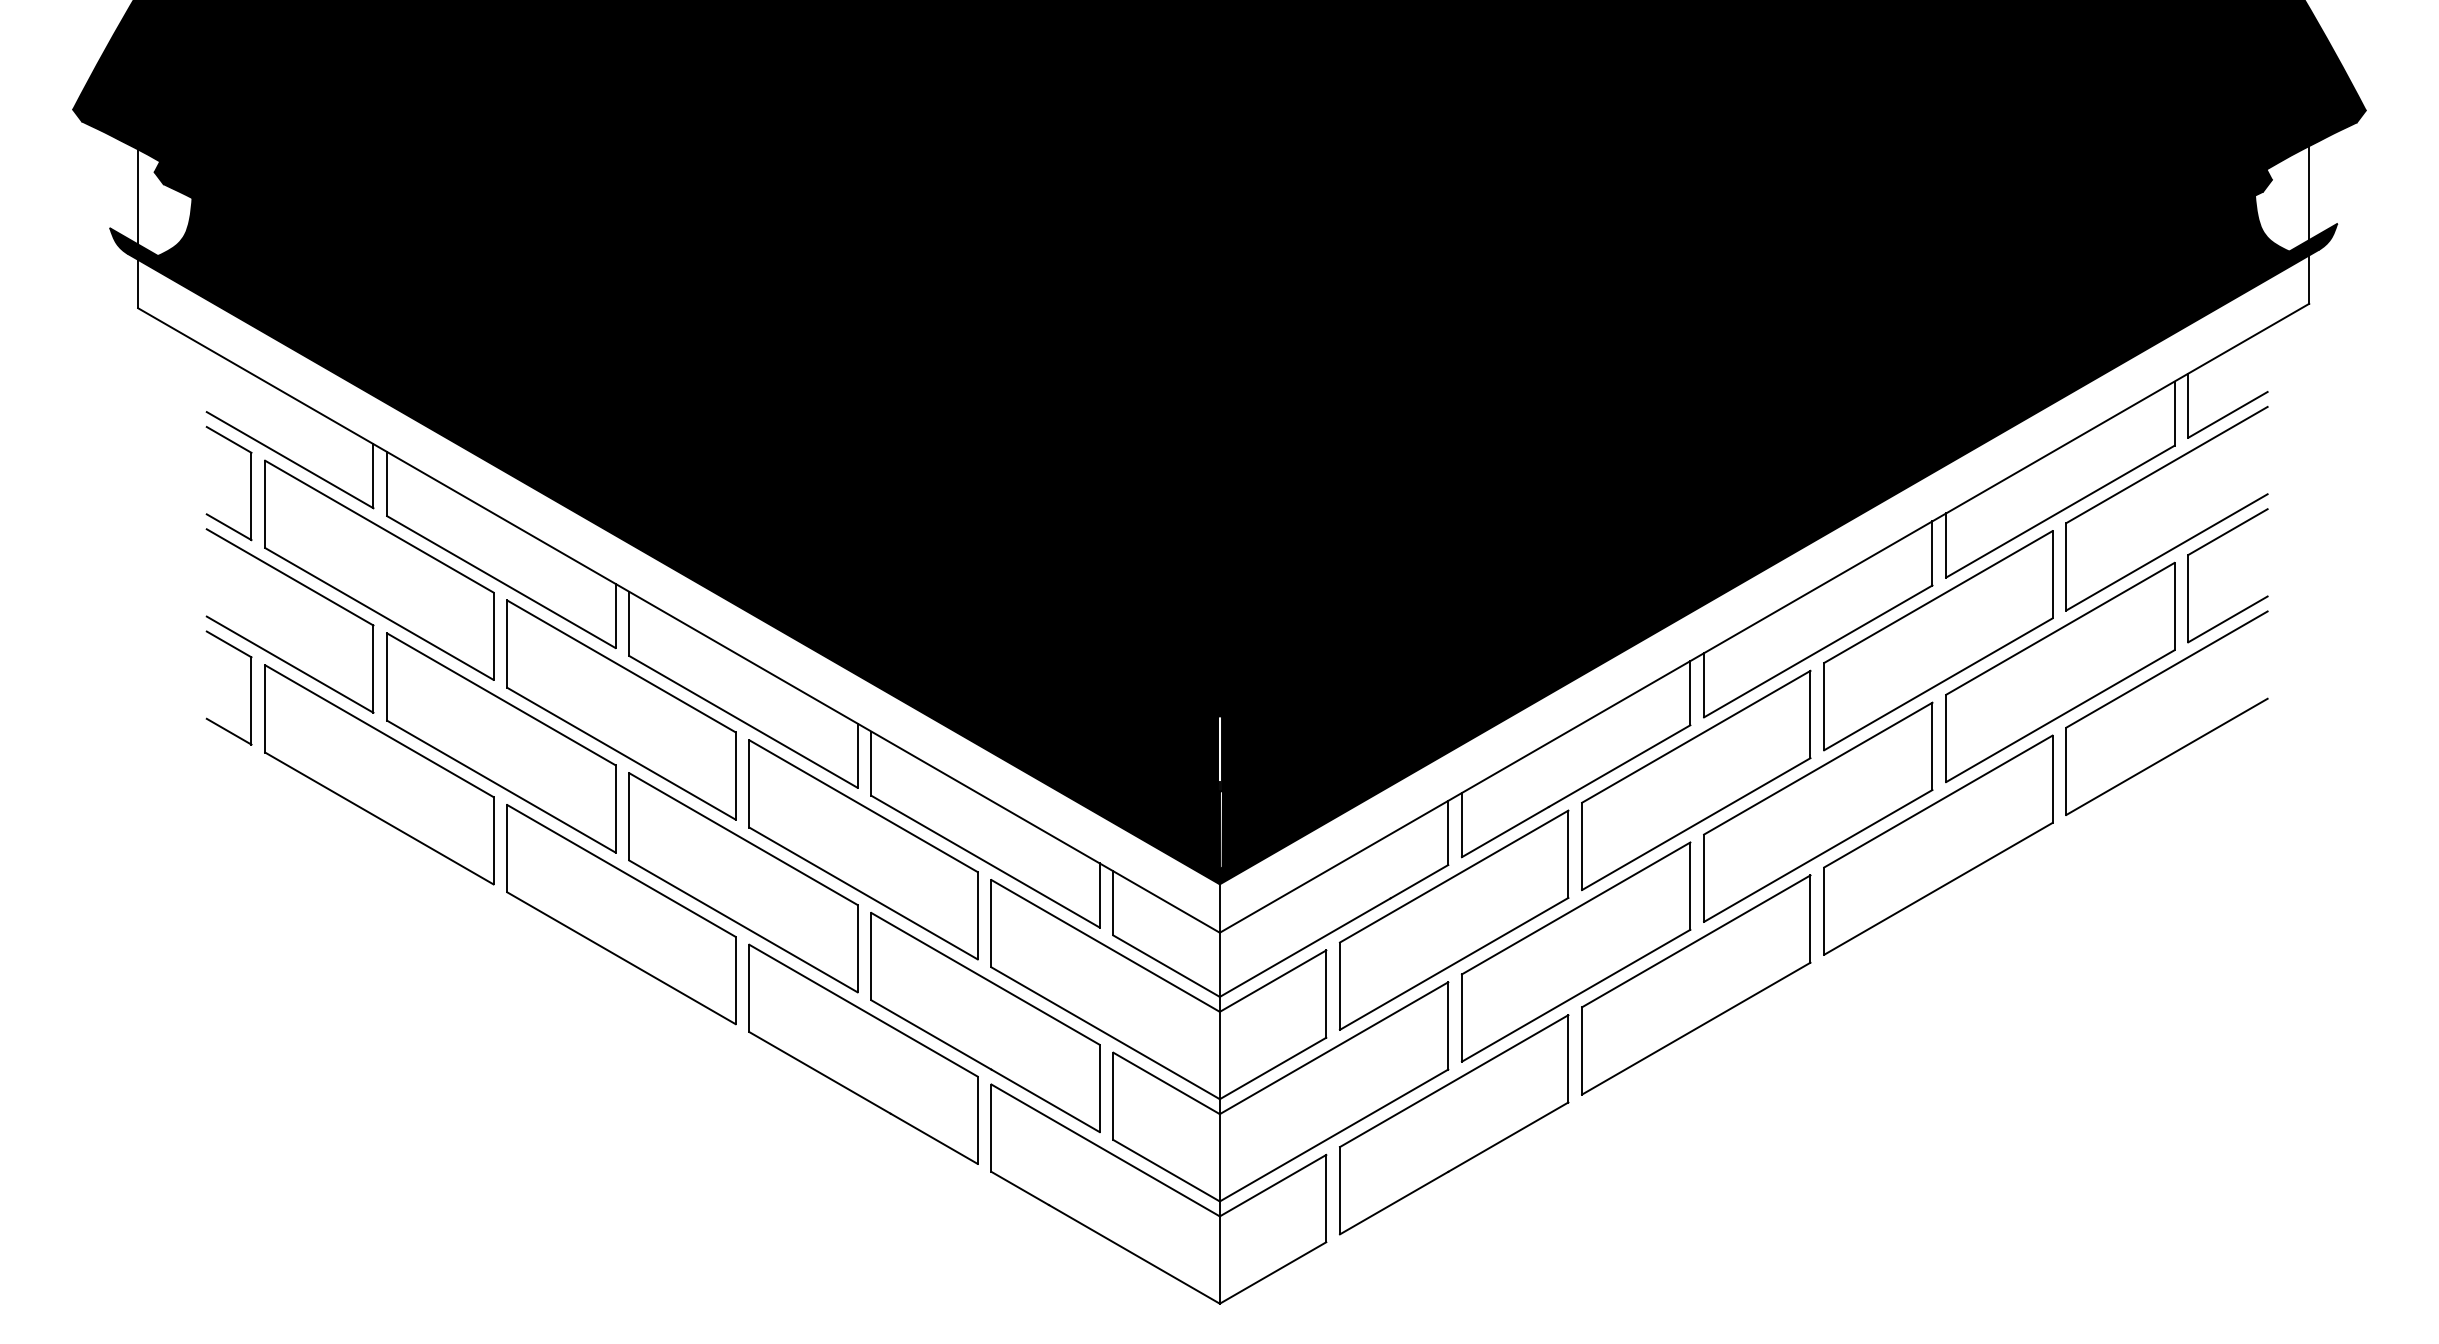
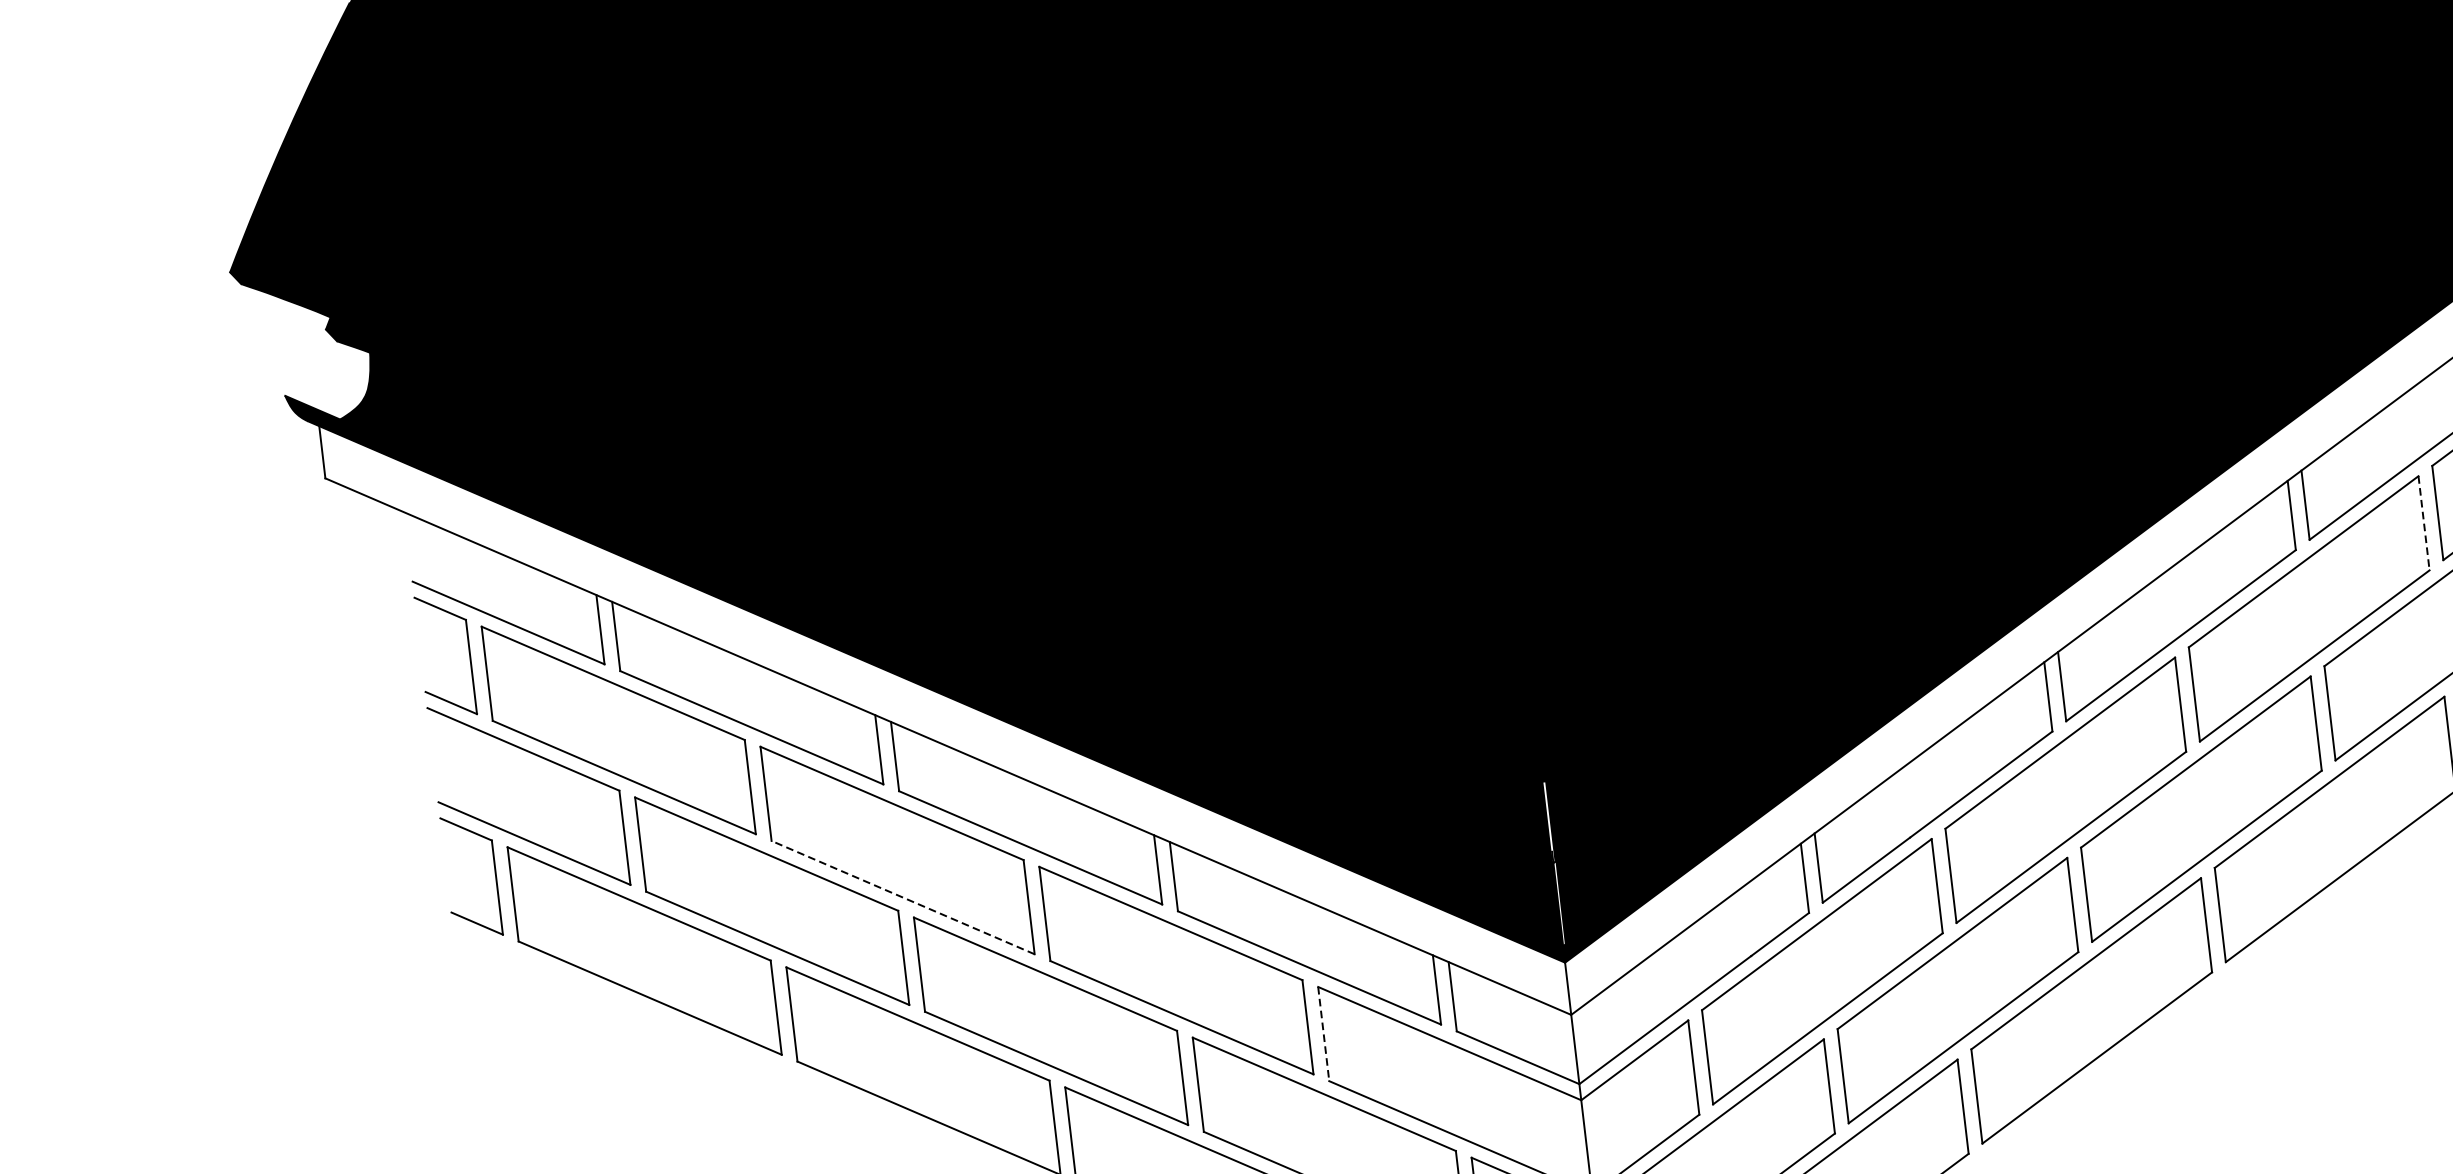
line: (138, 196) -> (311, 357), removed
line: (2052, 574) -> (2423, 522), solid -> dashed
line: (621, 753) -> (903, 897), solid -> dashed
line: (991, 923) -> (1323, 1033), solid -> dashed

